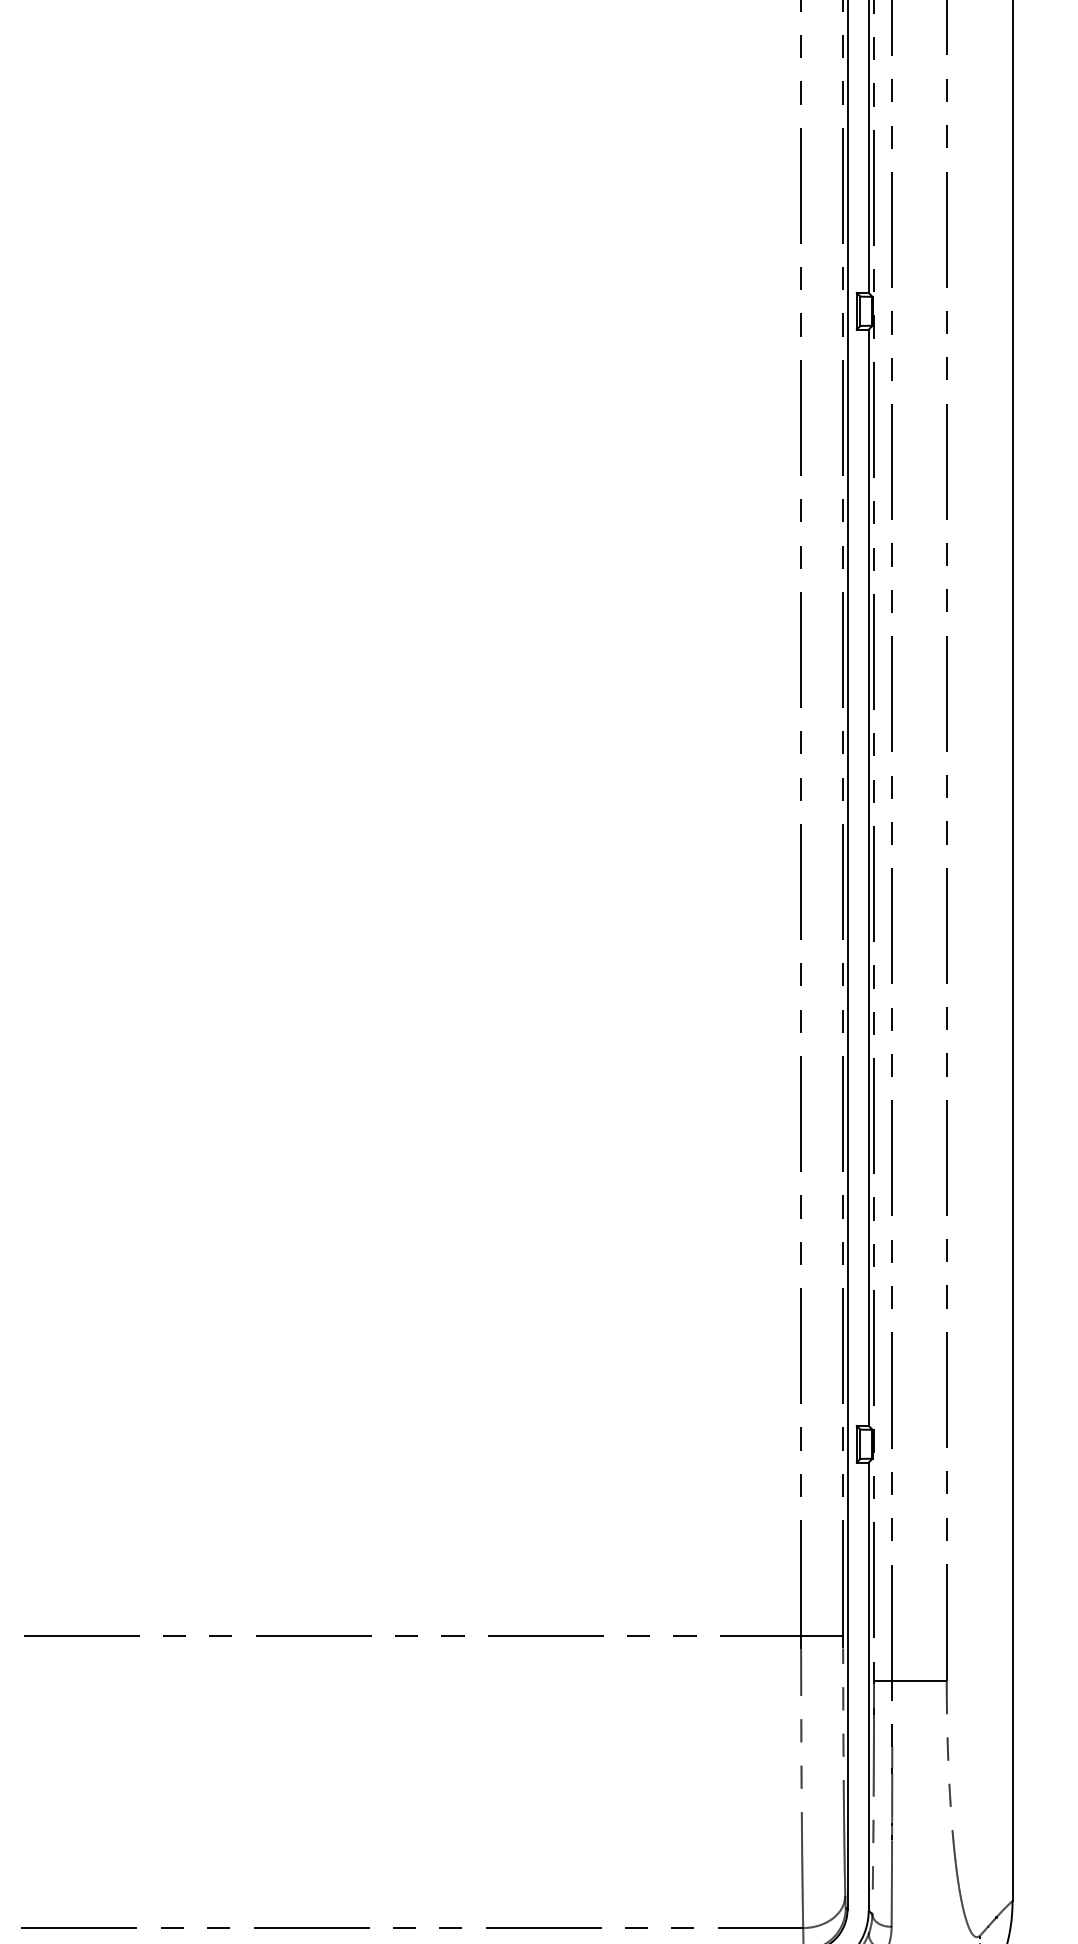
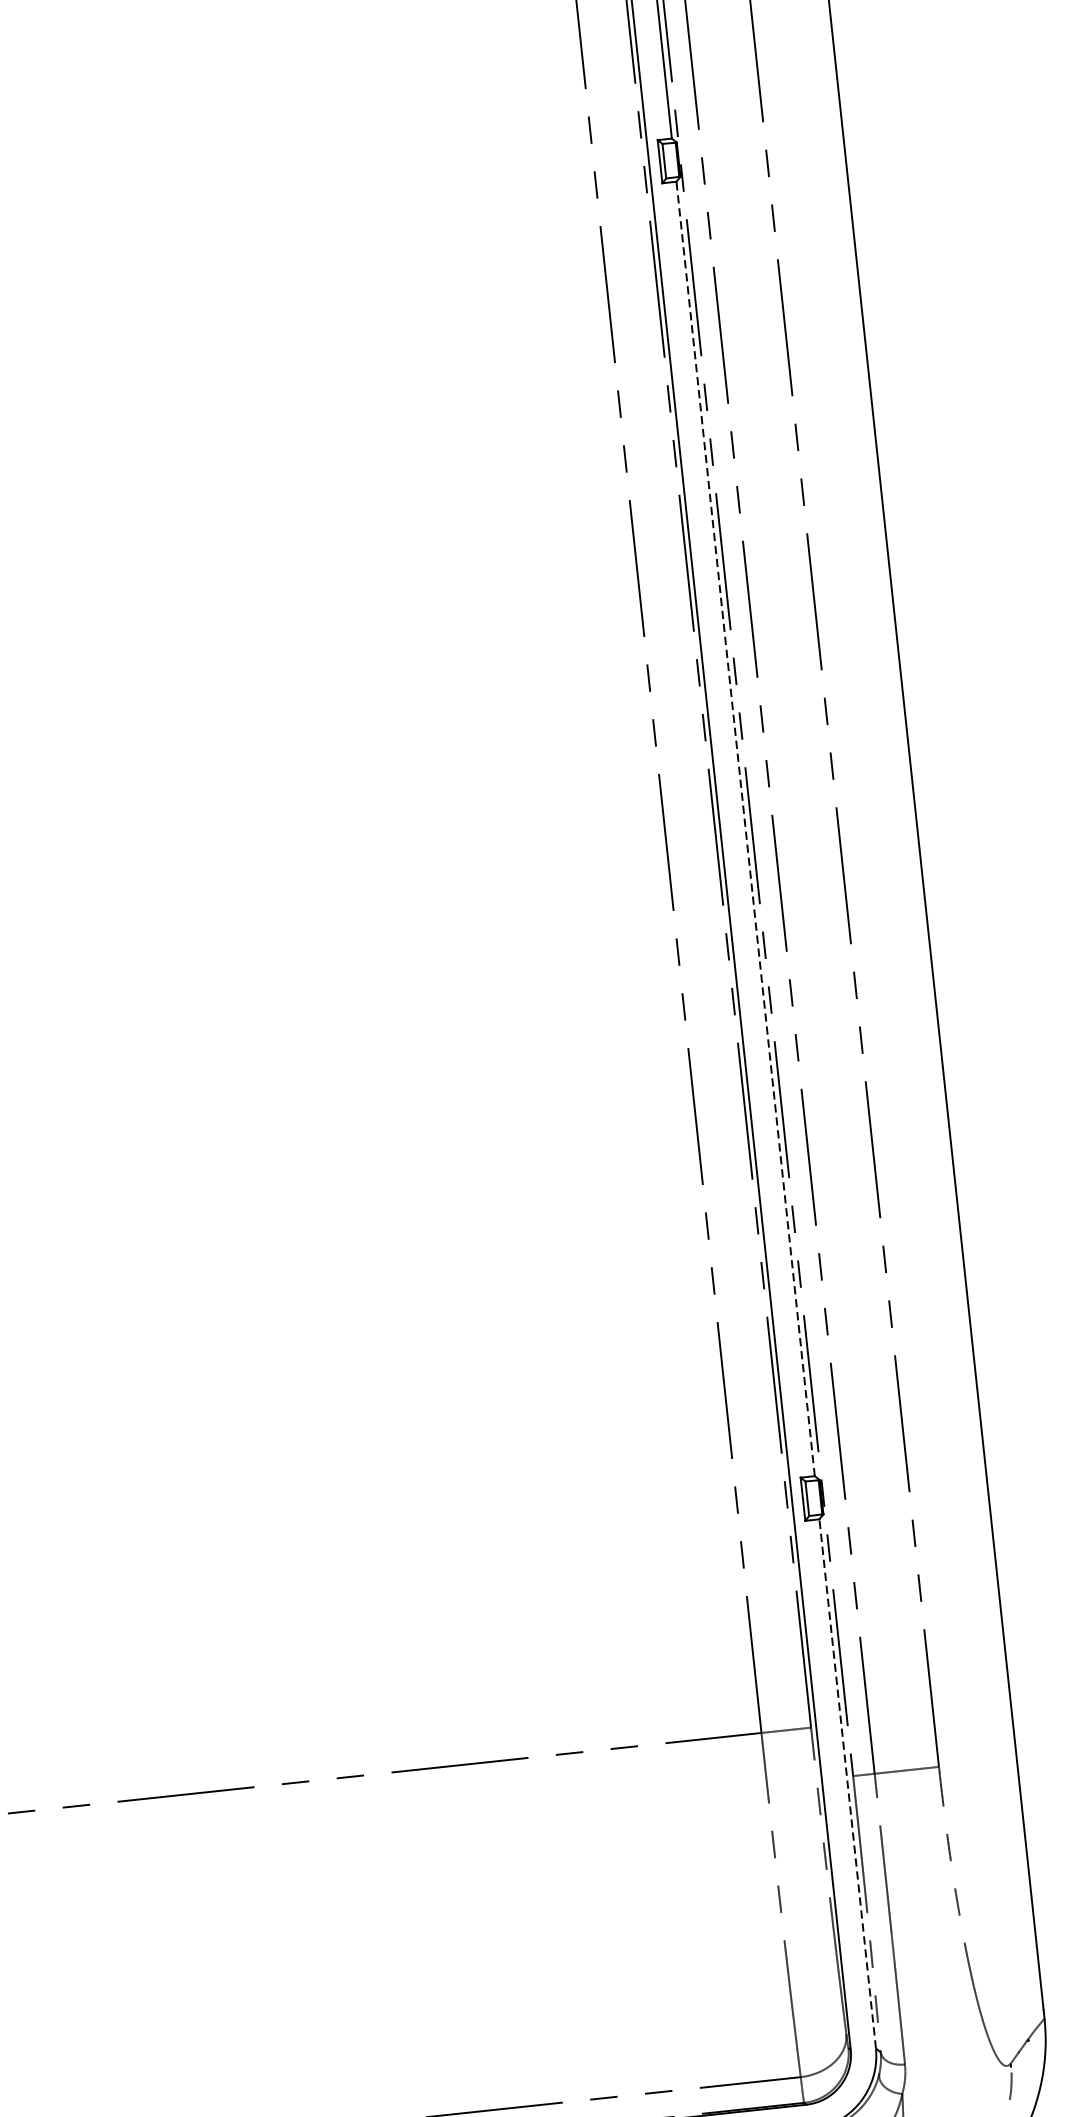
line: (868, 877) -> (745, 828), solid -> dashed
line: (868, 1686) -> (847, 1783), solid -> dashed

